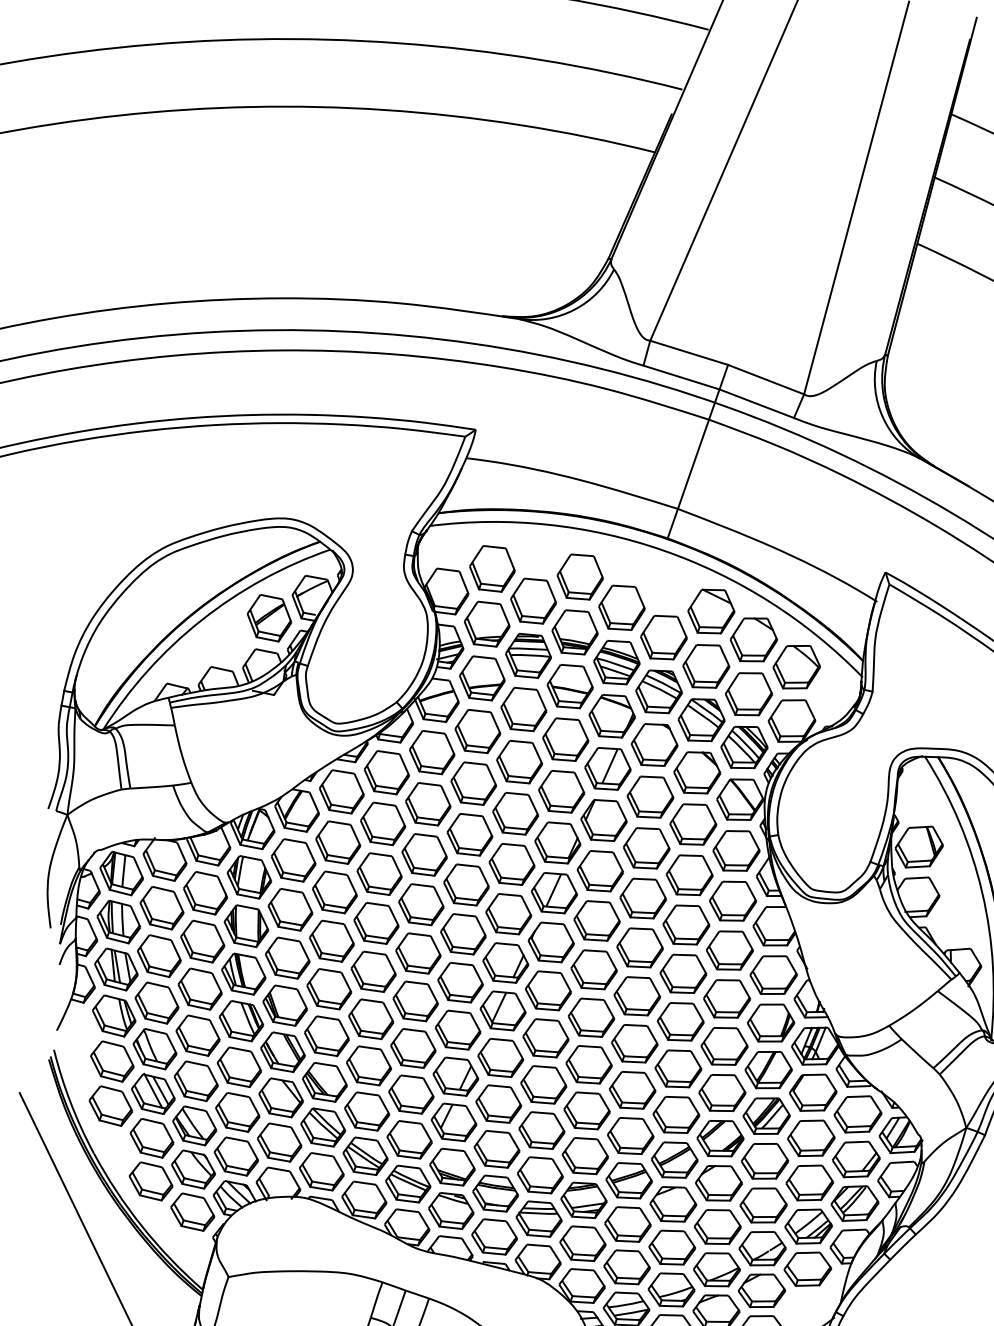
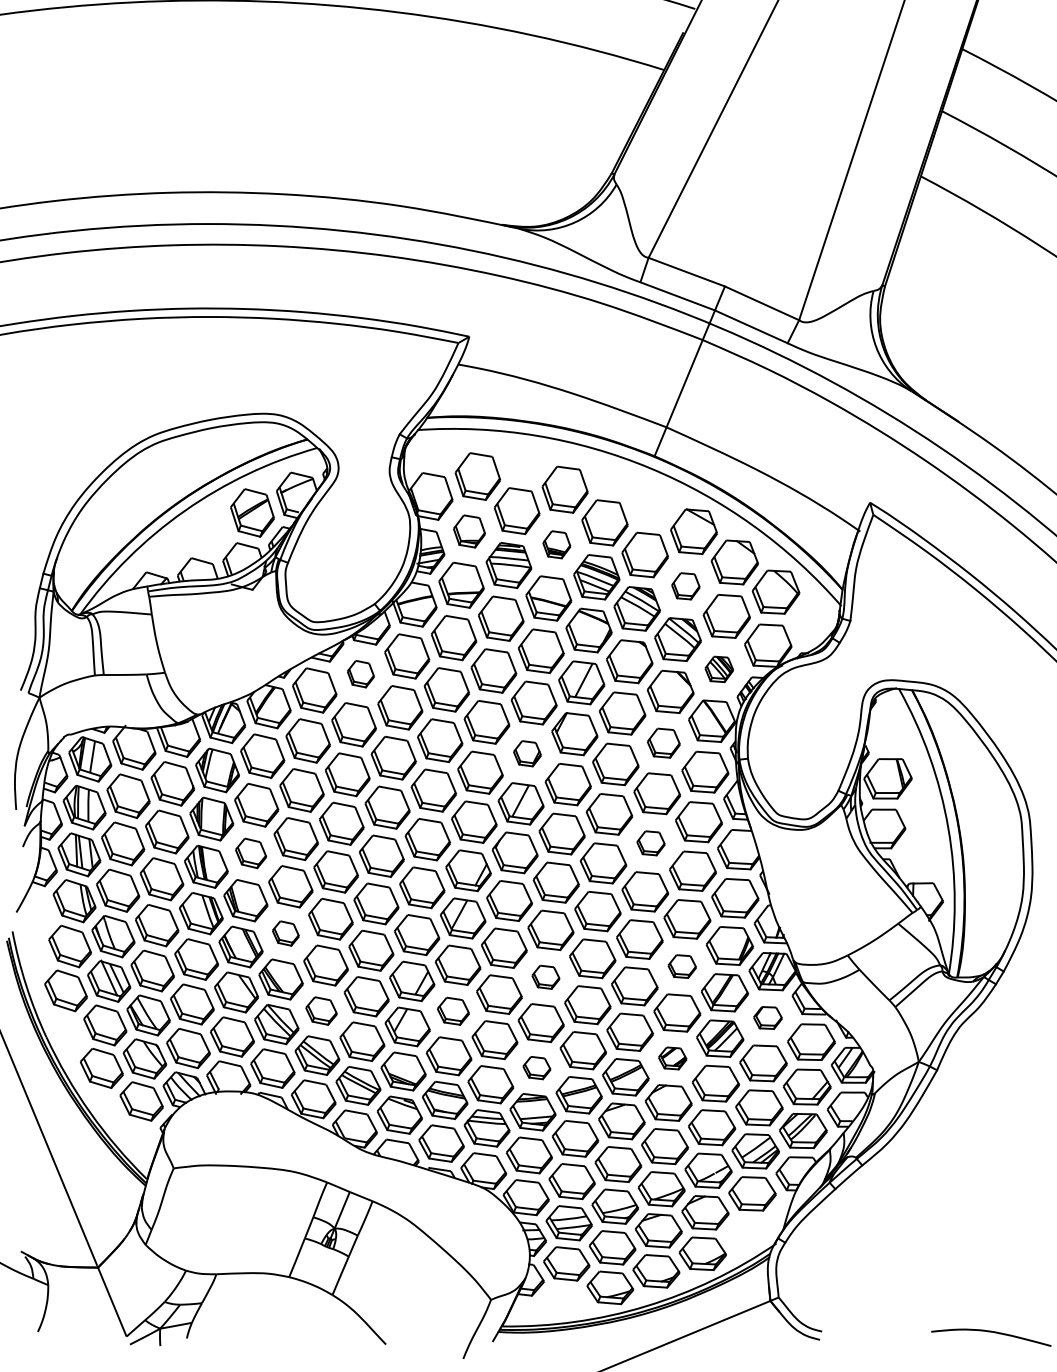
part: (487, 624) -> (469, 531), size x0.7
part: (574, 632) -> (556, 544), size x0.6
part: (705, 666) -> (685, 586), size x0.6
part: (744, 747) -> (719, 669), size x0.6
part: (386, 773) -> (360, 674), size x0.6
part: (693, 823) -> (663, 742), size x0.7
part: (557, 842) -> (527, 753), size x0.6
part: (685, 925) -> (650, 843), size x0.6
part: (287, 958) -> (250, 853), size x0.7
part: (326, 1036) -> (285, 933), size x0.6
part: (724, 1046) -> (682, 966), size x0.6
part: (588, 1065) -> (545, 977), size x0.6
part: (812, 1092) -> (767, 1017), size x0.6
part: (498, 1104) -> (453, 1011), size x0.7
part: (367, 1110) -> (321, 1010), size x0.7
part: (720, 1138) -> (672, 1058), size x0.6
part: (584, 1155) -> (536, 1067), size x0.6

